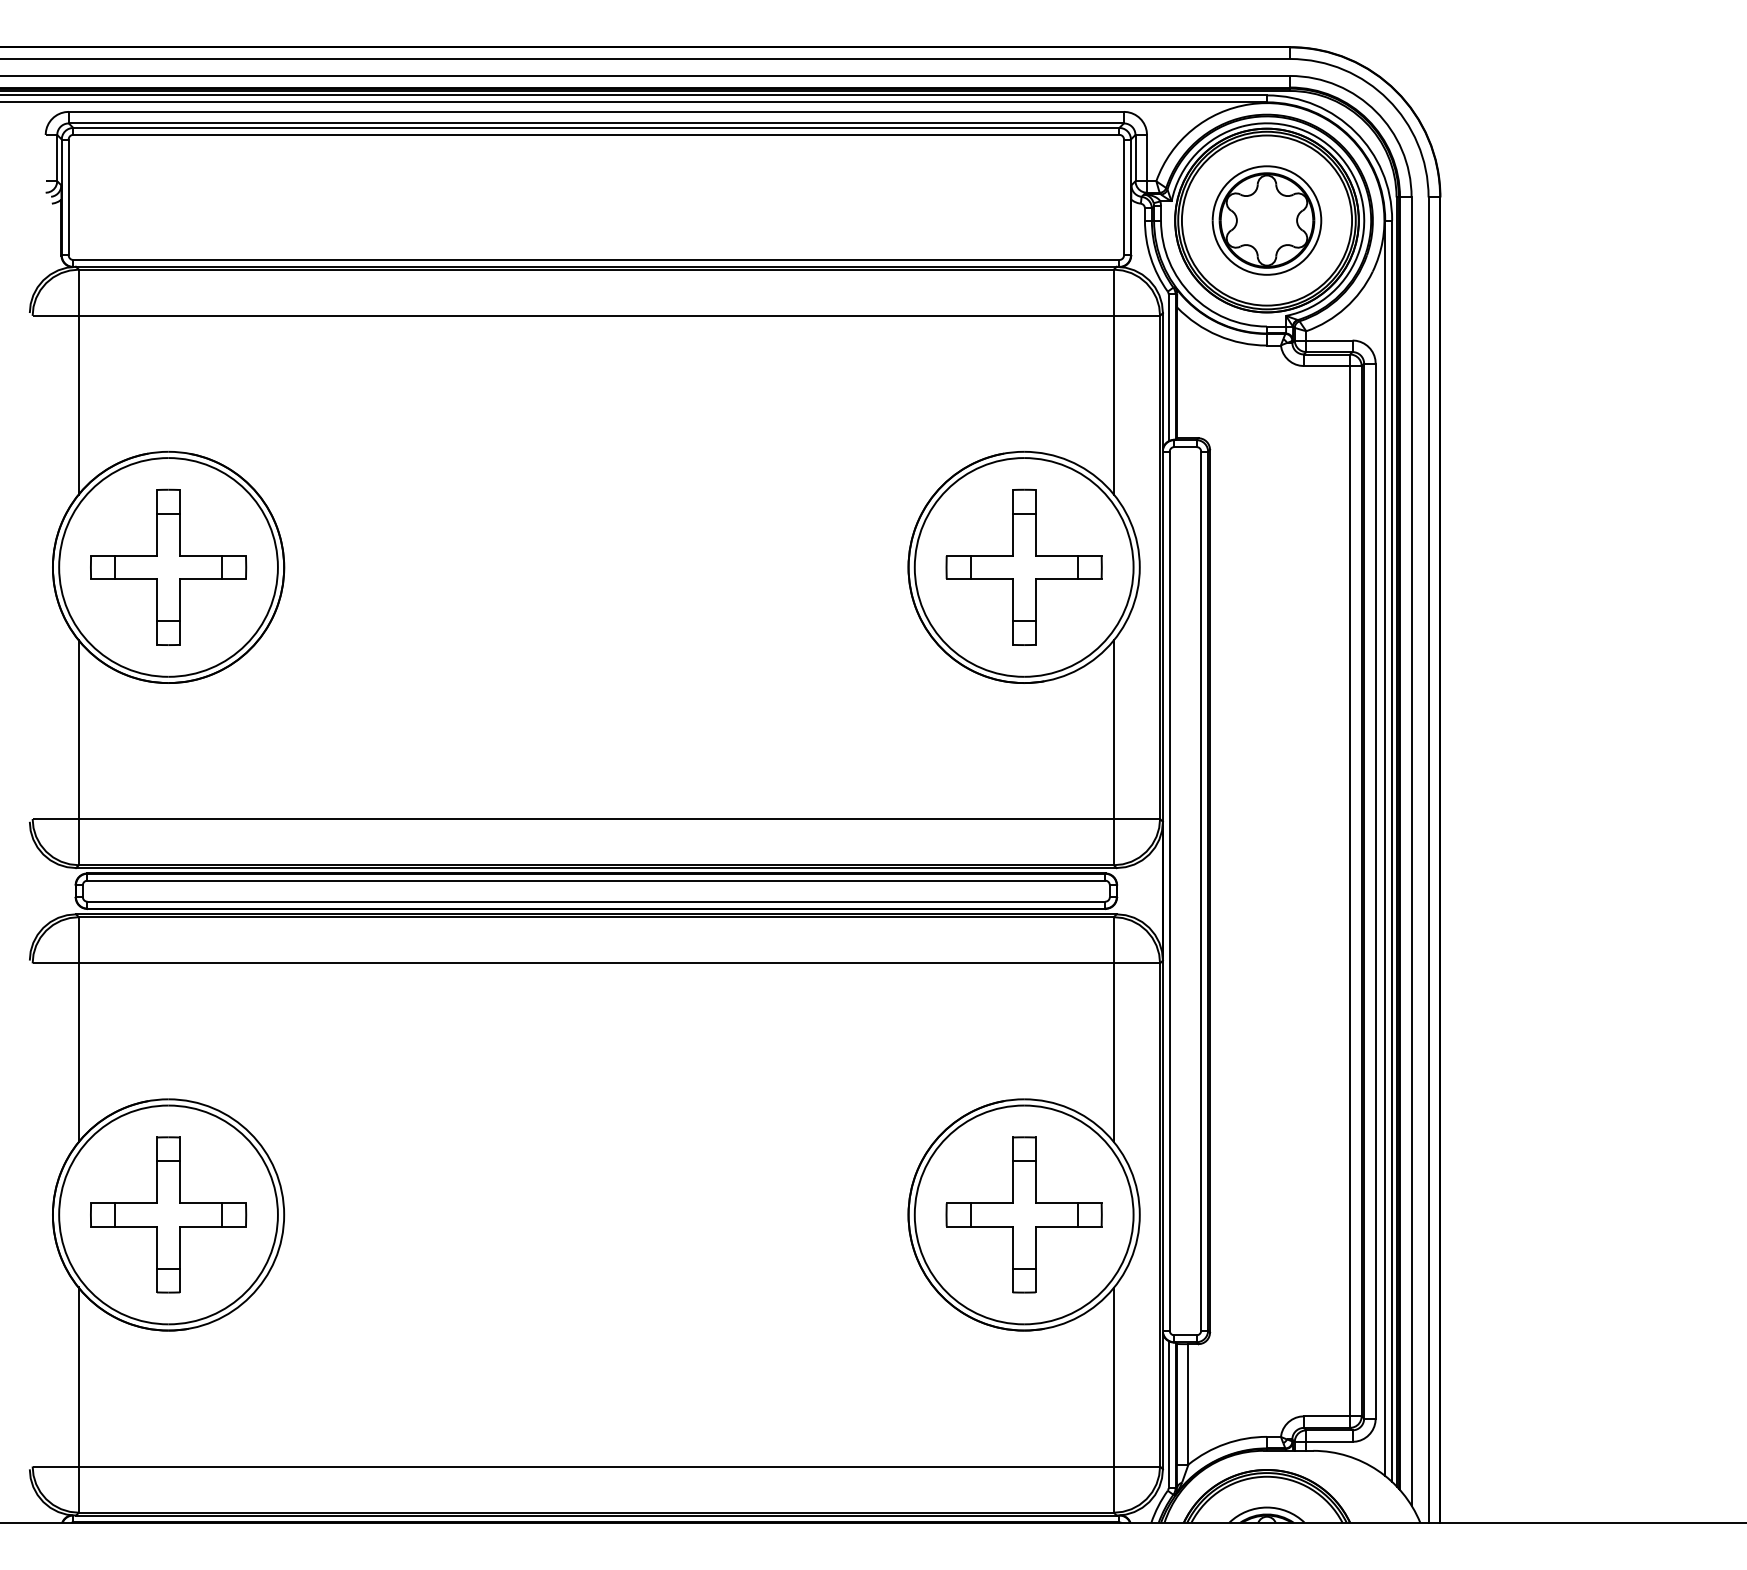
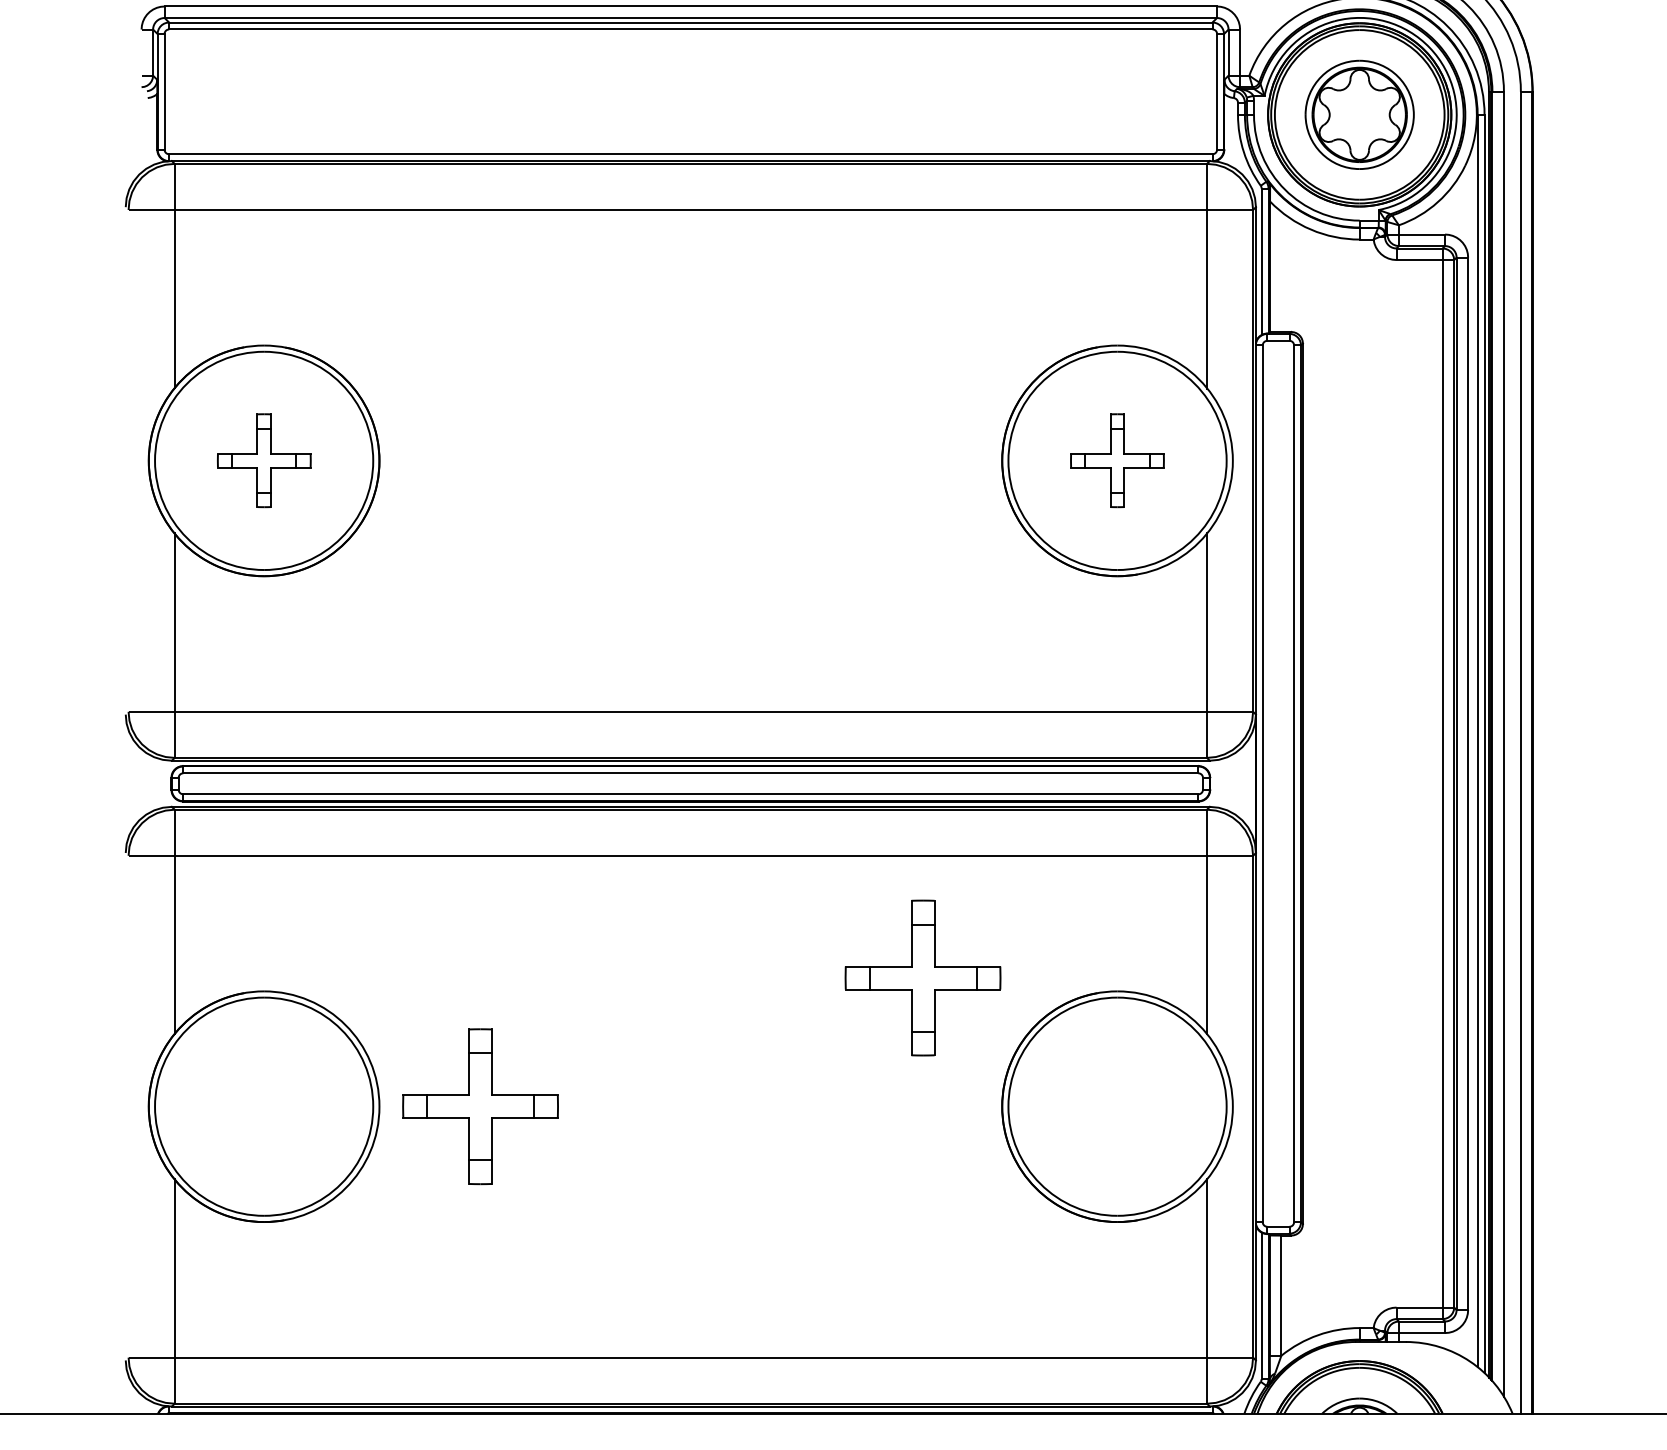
part: (168, 566) -> (264, 459), size x0.6
part: (1023, 566) -> (1116, 459), size x0.6
part: (168, 1214) -> (480, 1106), moved
part: (1023, 1214) -> (922, 977), moved

